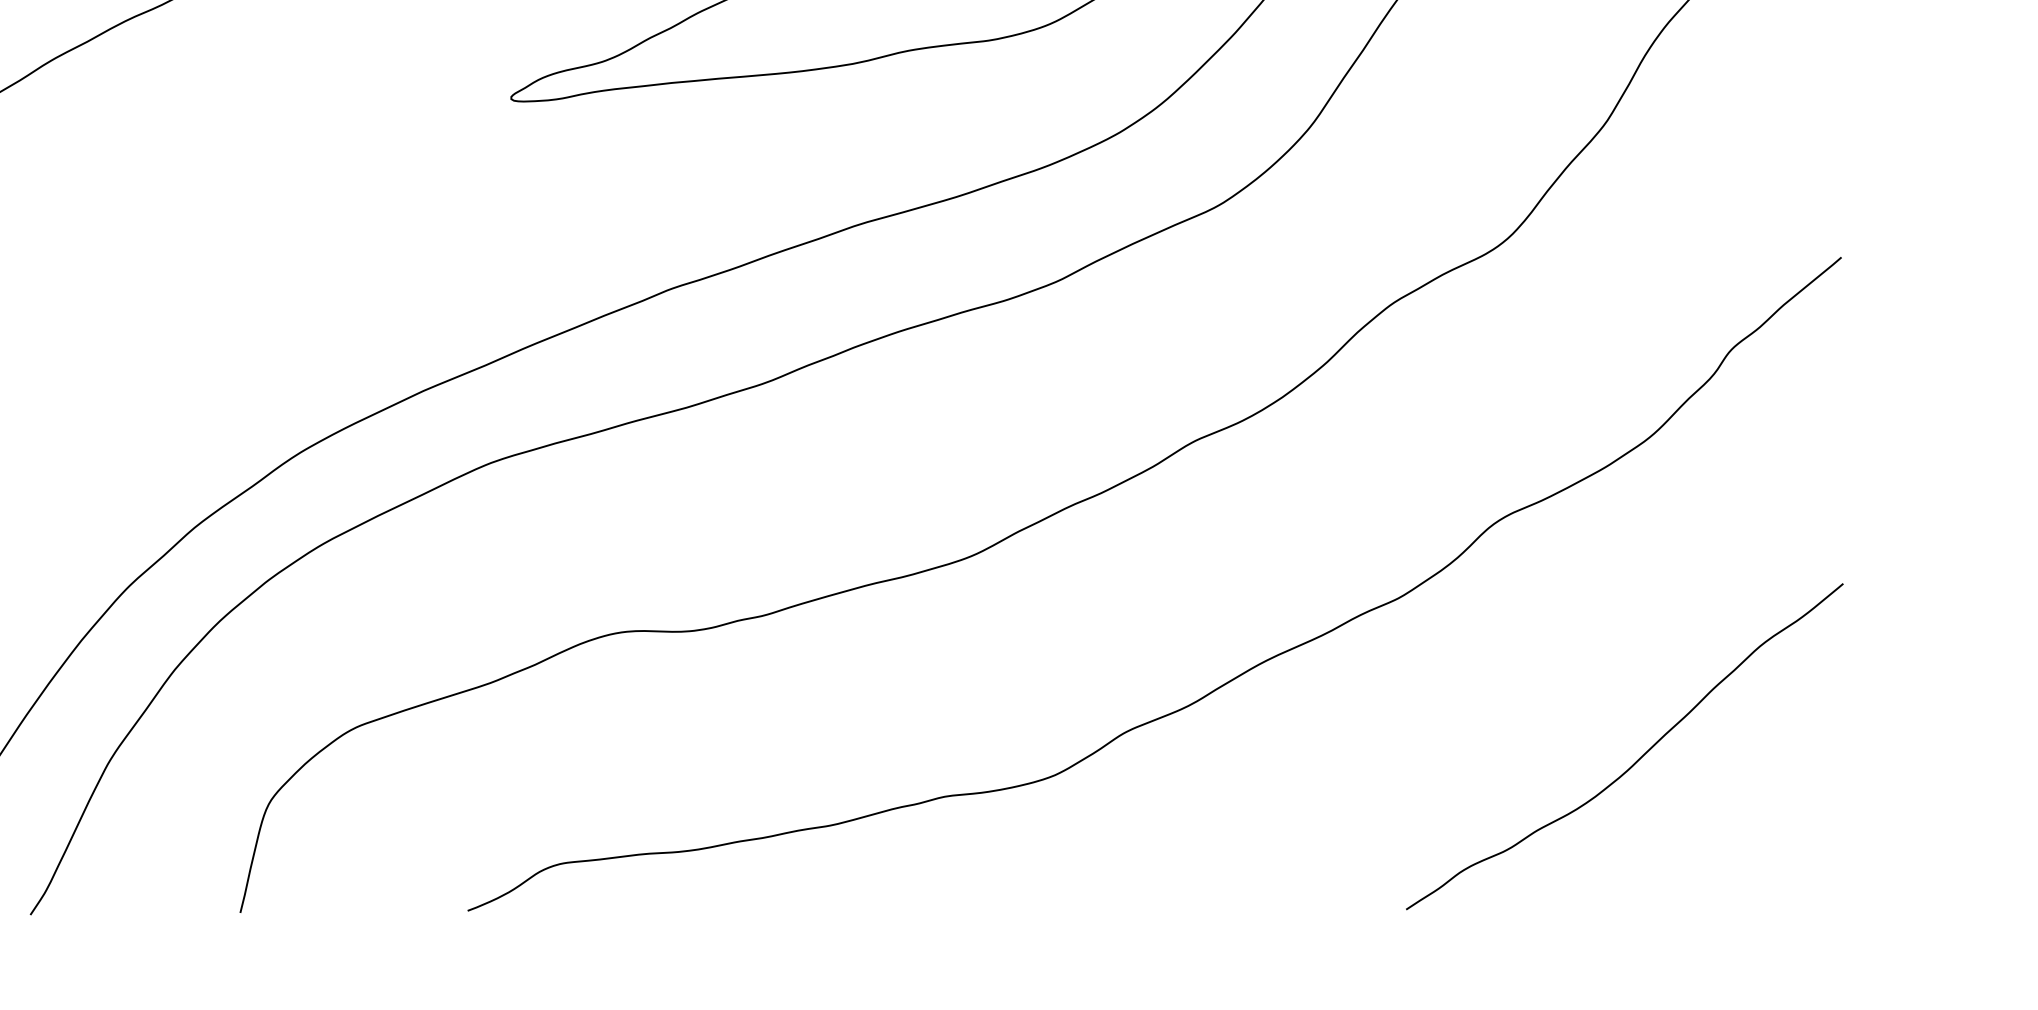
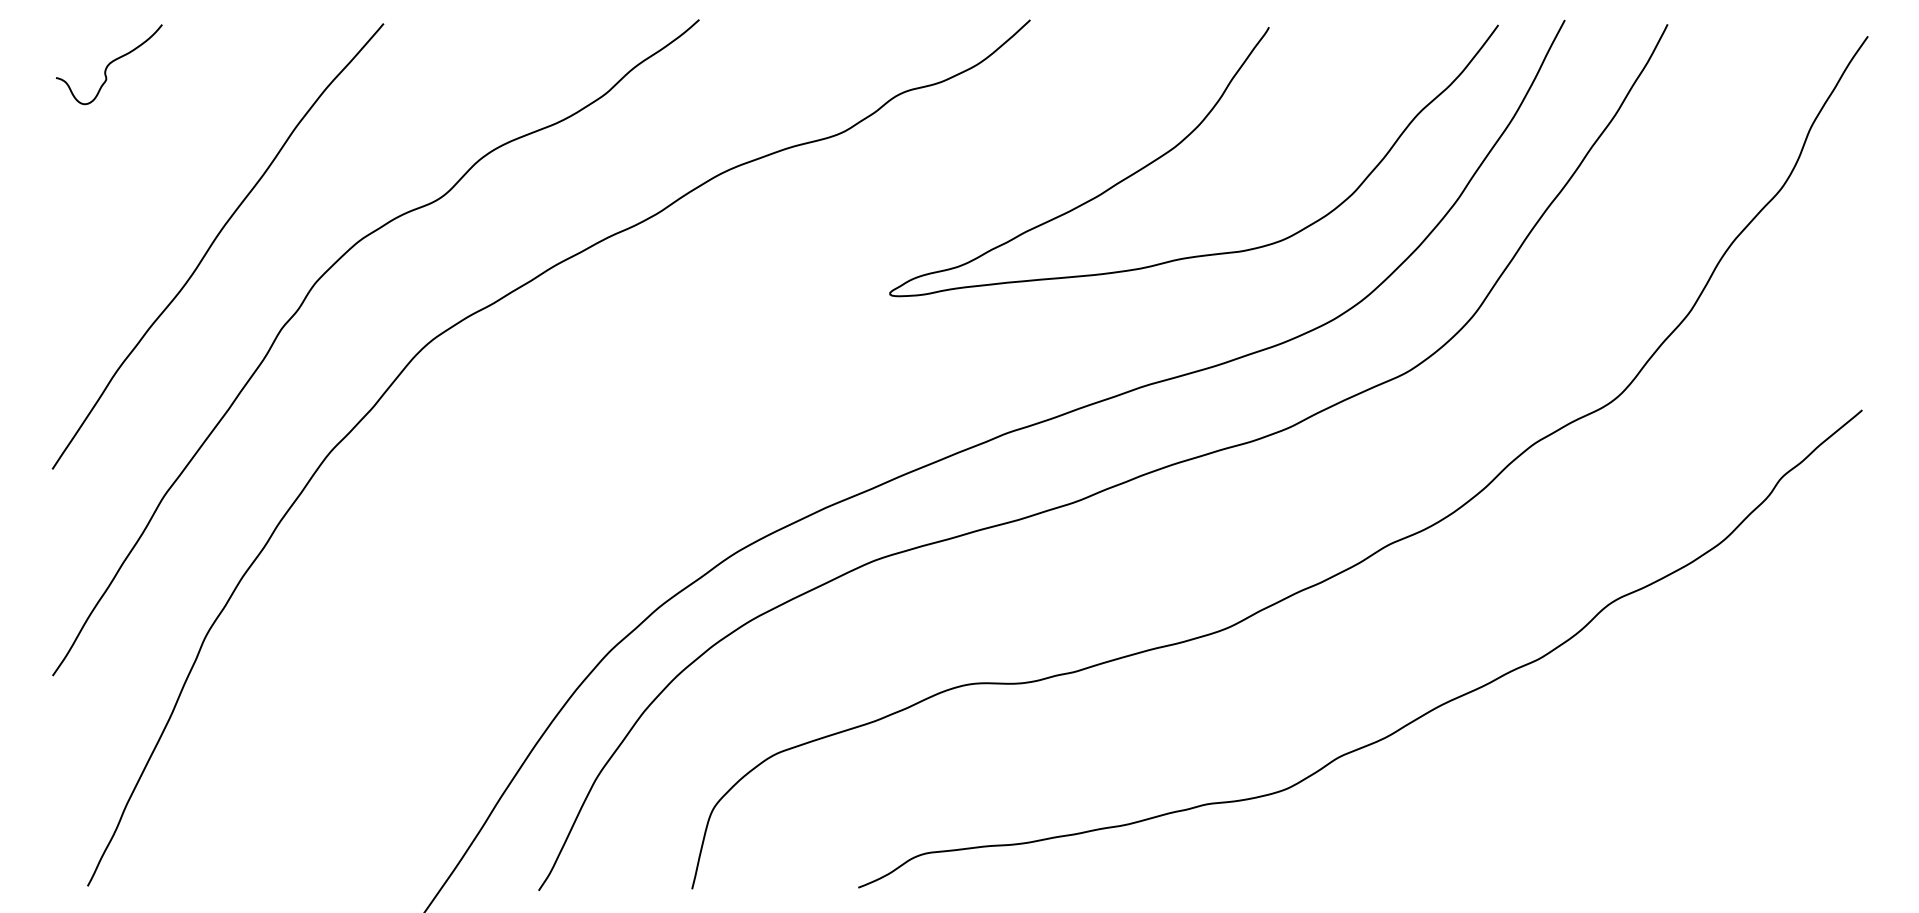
curve: (1637, 758) -> (1713, 776), removed

